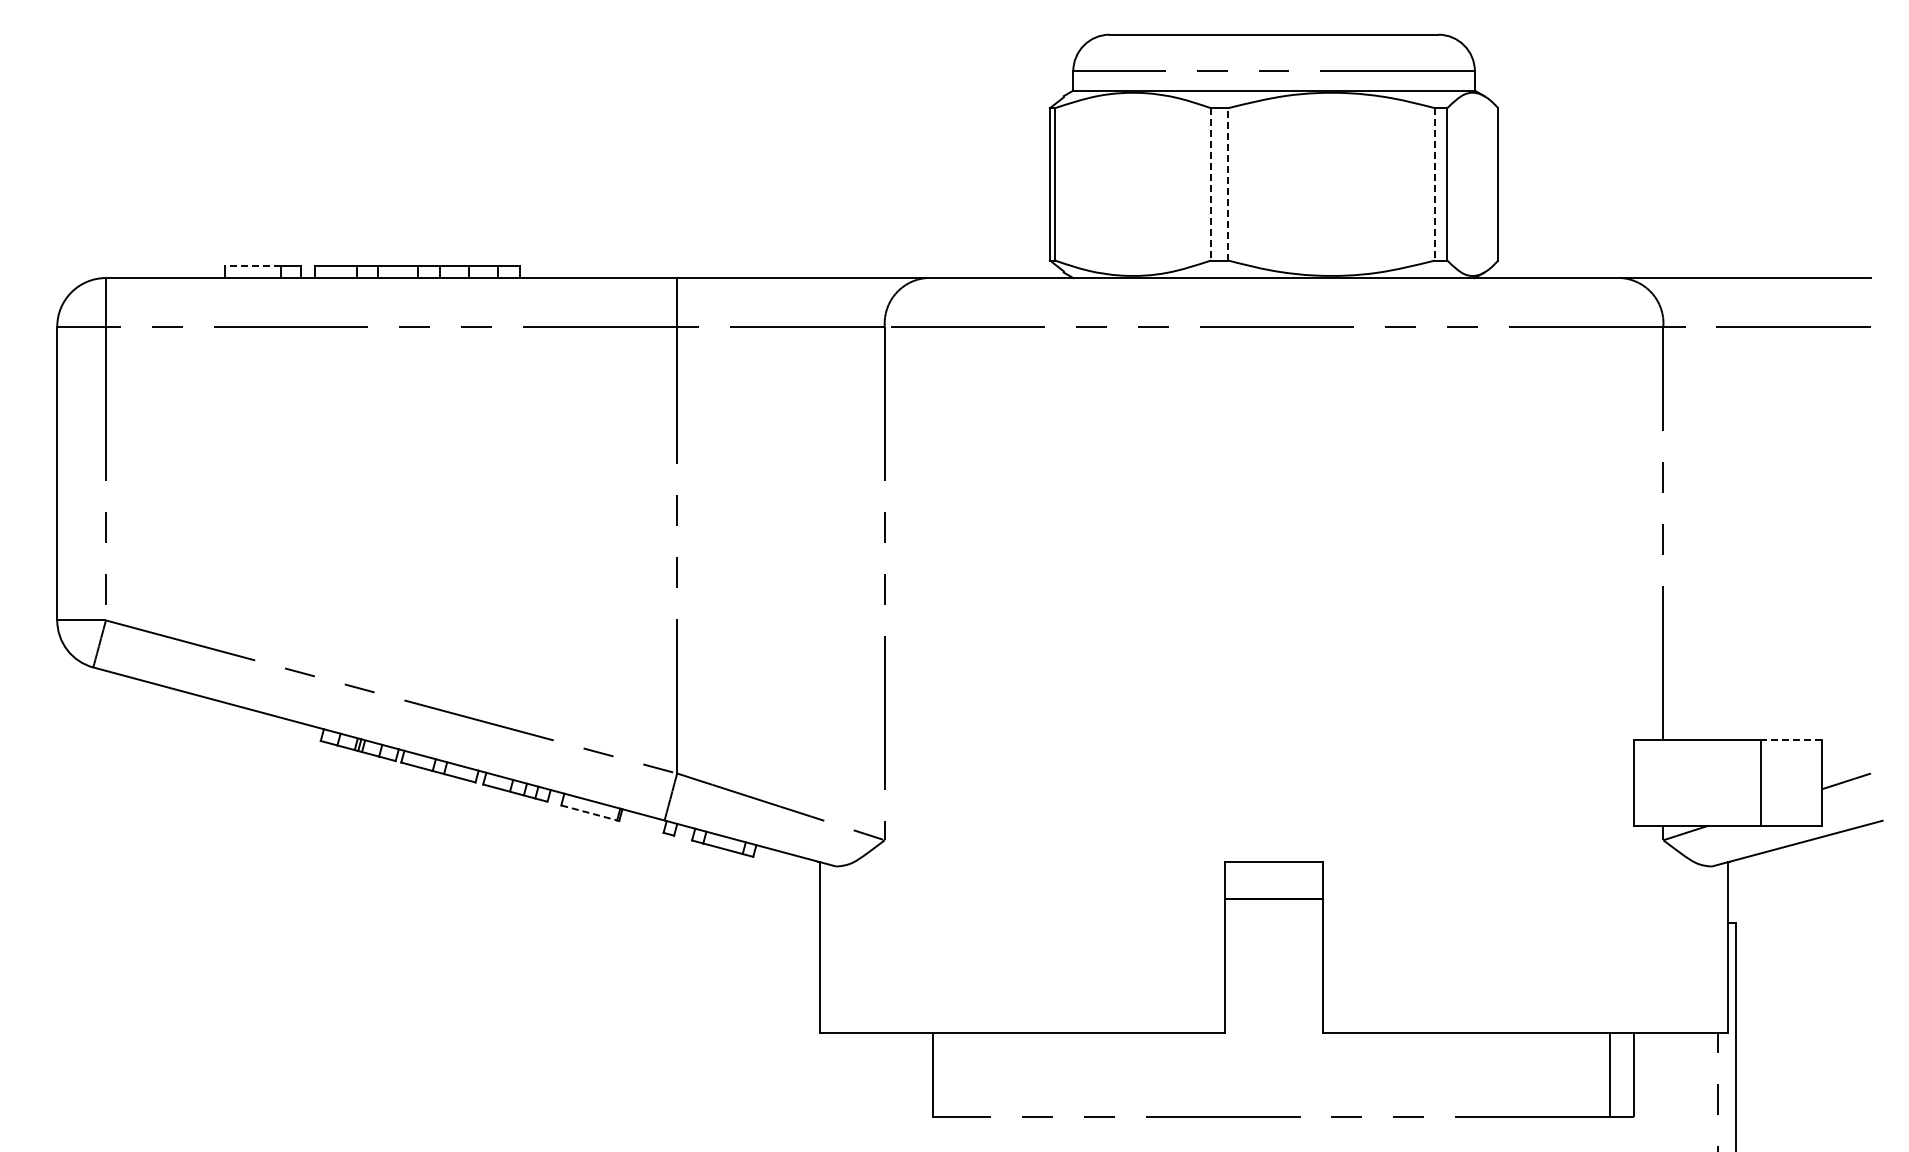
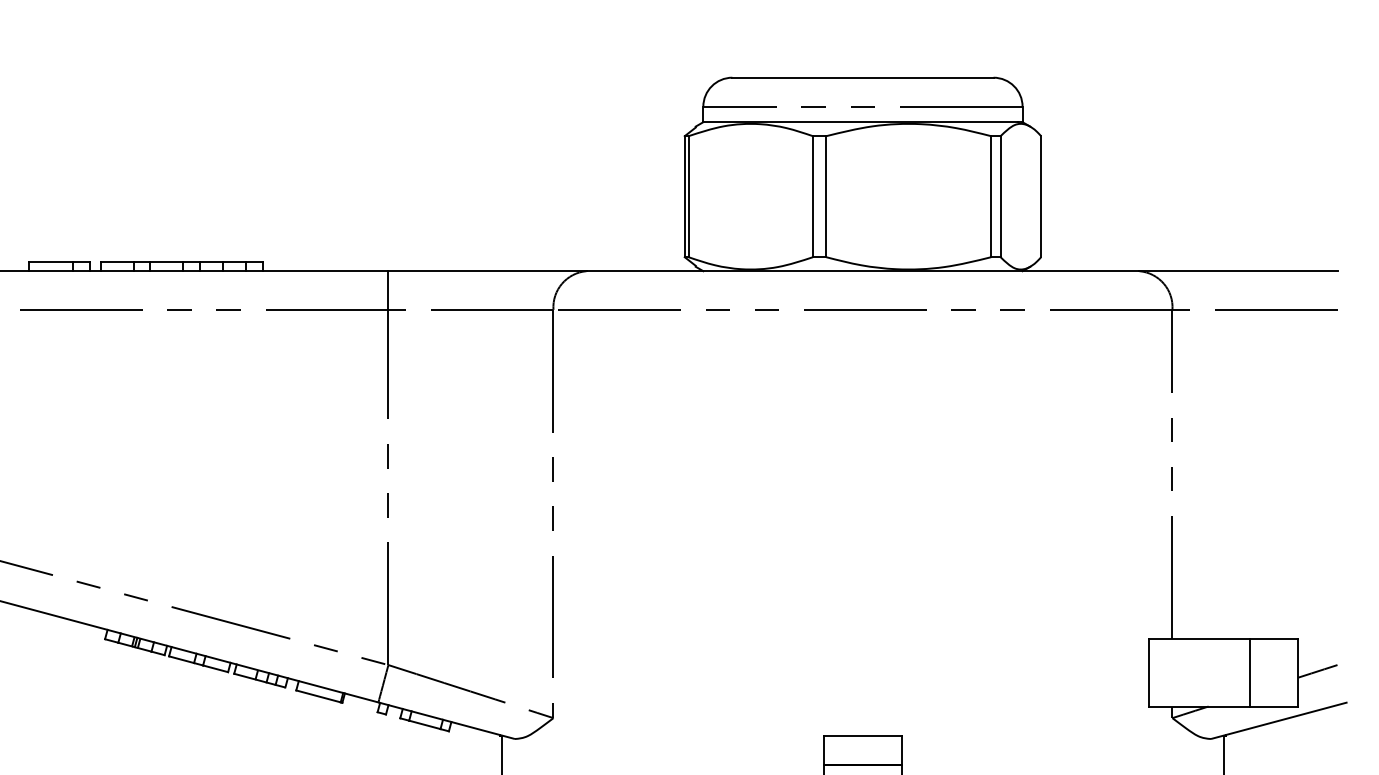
line: (1228, 183) -> (826, 196), dashed -> solid
line: (1211, 184) -> (813, 196), dashed -> solid
line: (1435, 184) -> (991, 196), dashed -> solid
line: (252, 265) -> (50, 261), dashed -> solid
line: (1790, 740) -> (1273, 638), dashed -> solid
line: (589, 812) -> (318, 696), dashed -> solid

